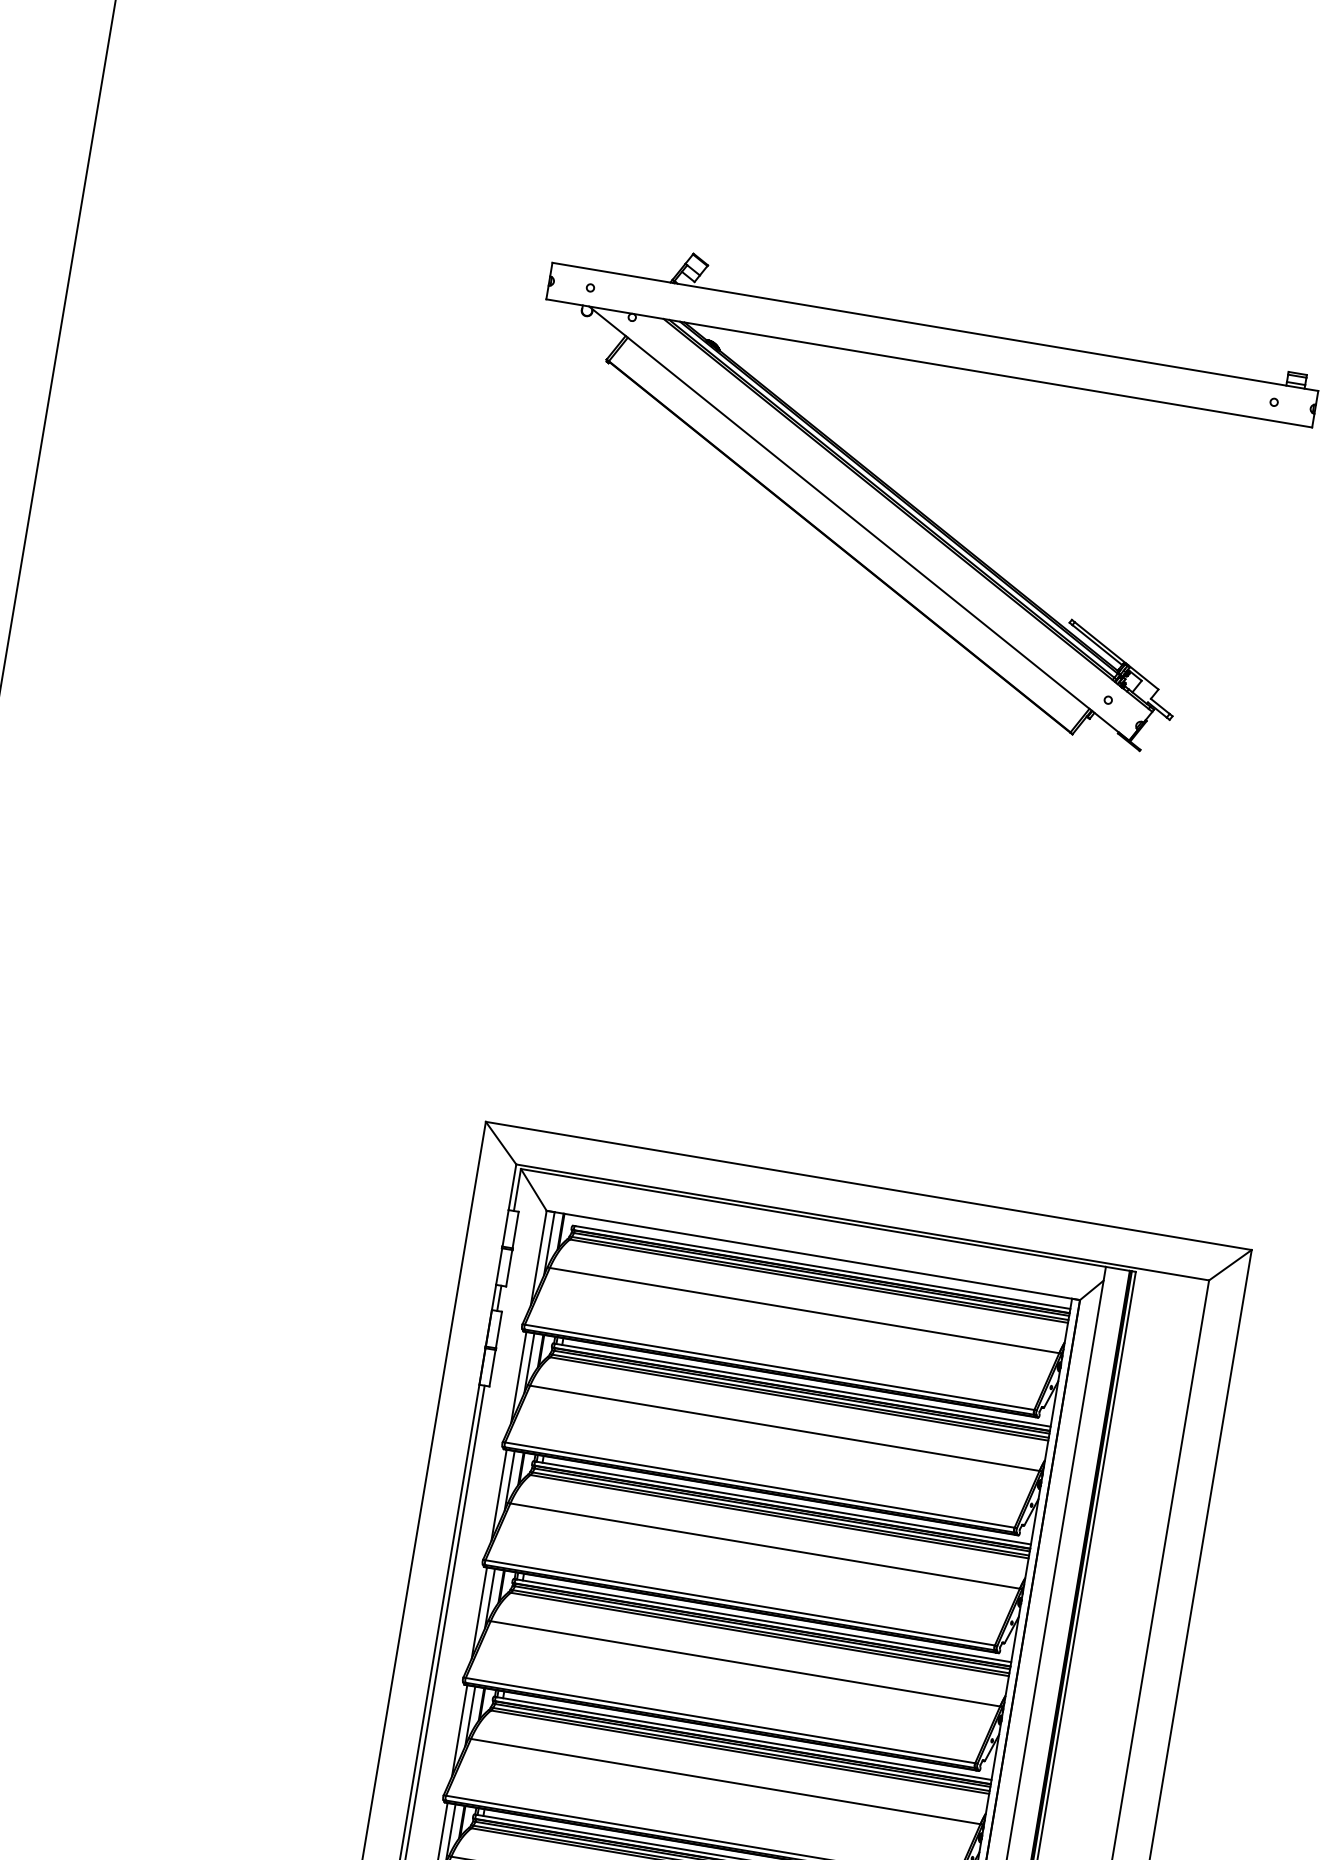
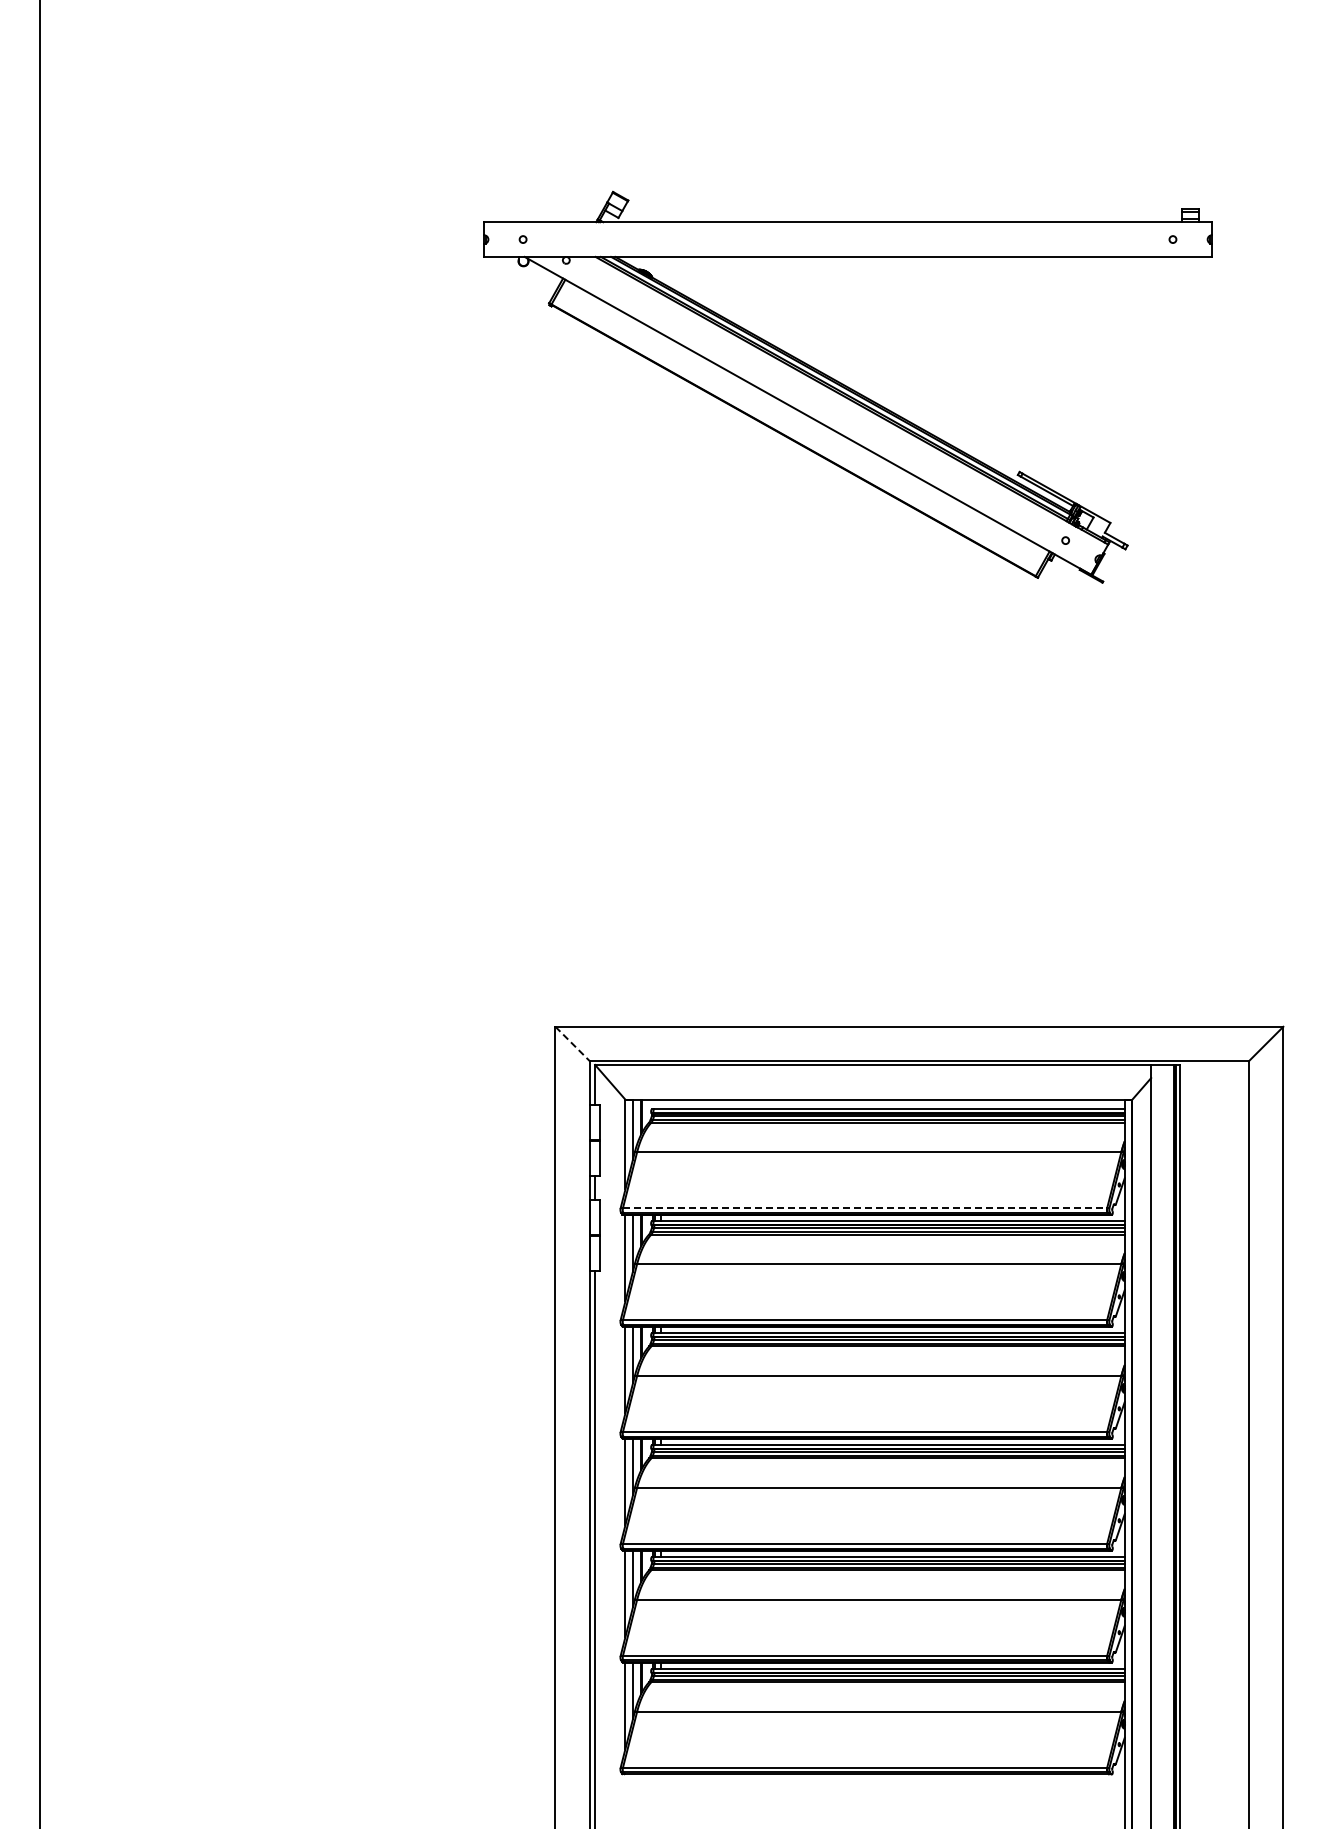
line: (500, 1143) -> (572, 1044), solid -> dashed
line: (780, 1367) -> (865, 1208), solid -> dashed

